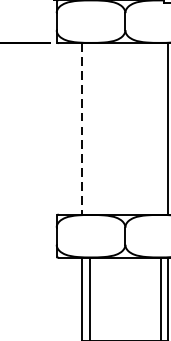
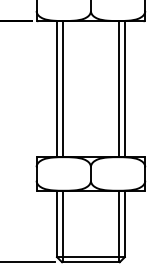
line: (83, 129) -> (57, 89), dashed -> solid
line: (90, 129) -> (63, 89), added
line: (160, 129) -> (118, 89), added

